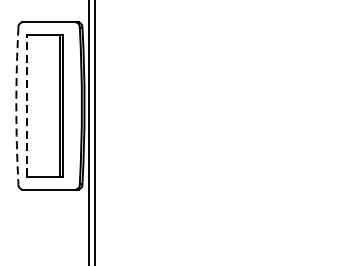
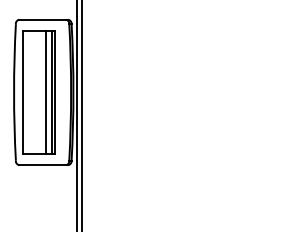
line: (27, 104) -> (23, 91), dashed -> solid
arc: (16, 106) -> (14, 92), dashed -> solid
line: (53, 106) -> (46, 92), added

